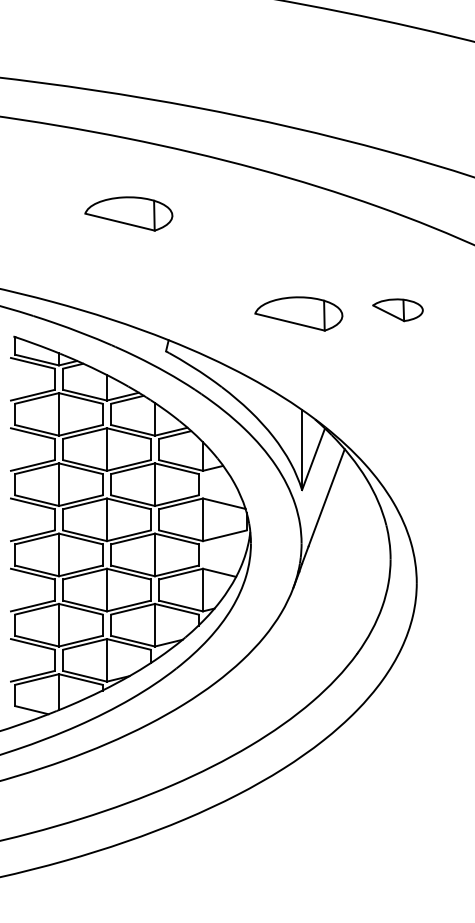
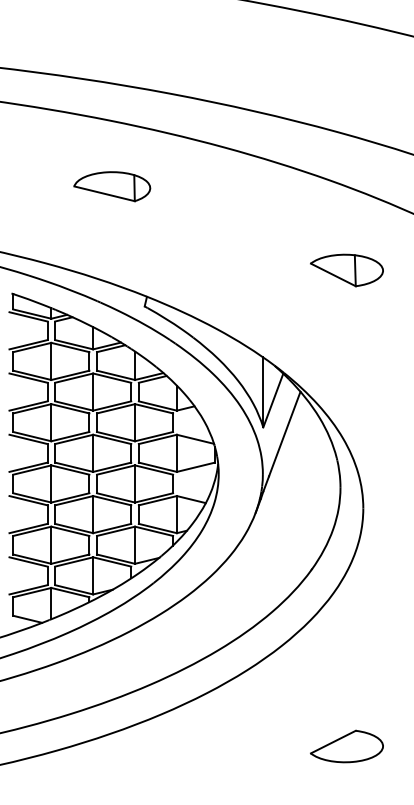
part: (397, 310) -> (346, 270), size x1.67
part: (298, 313) -> (260, 273), removed
part: (397, 856) -> (346, 746), added

